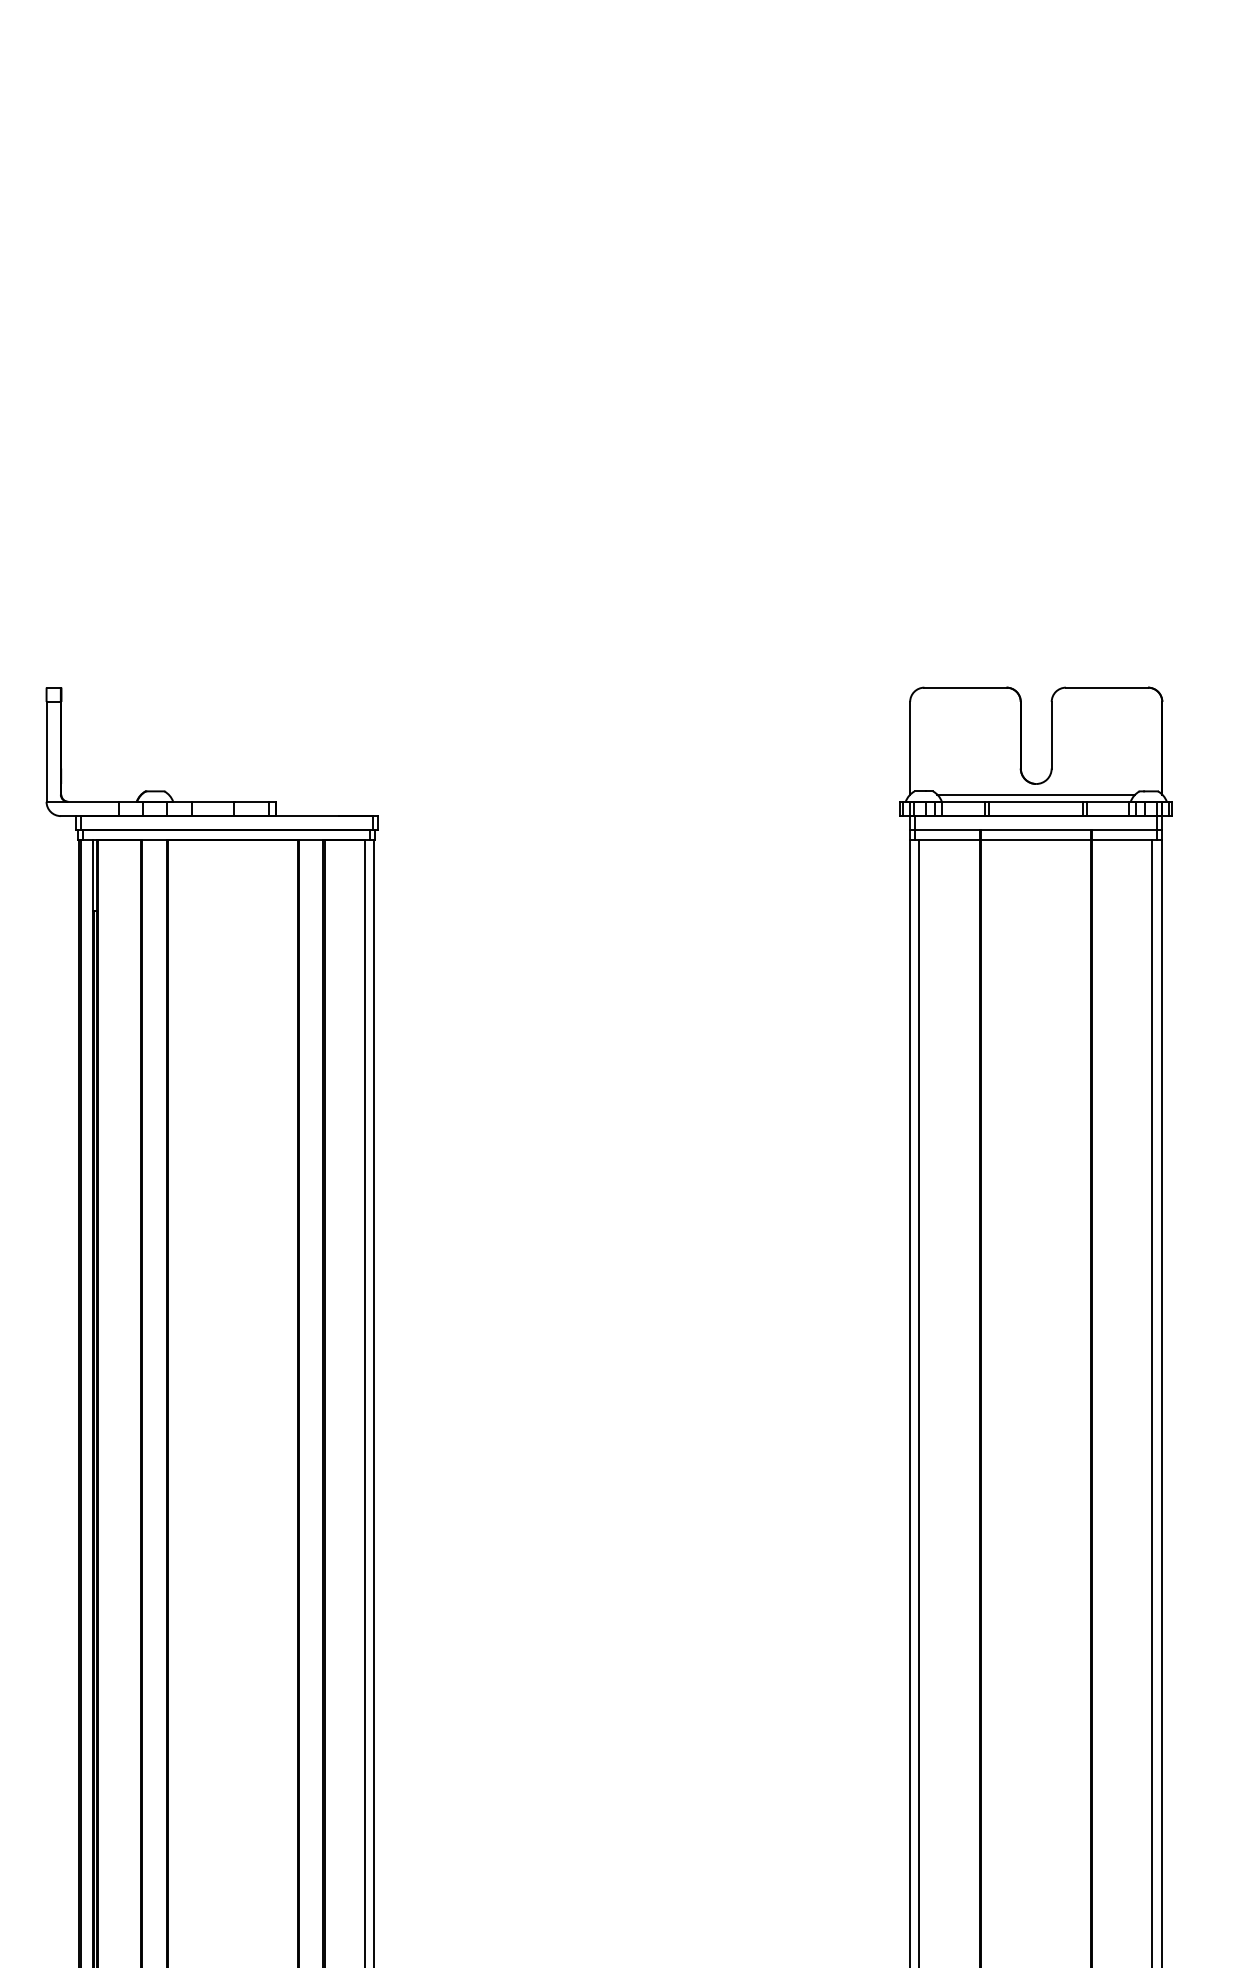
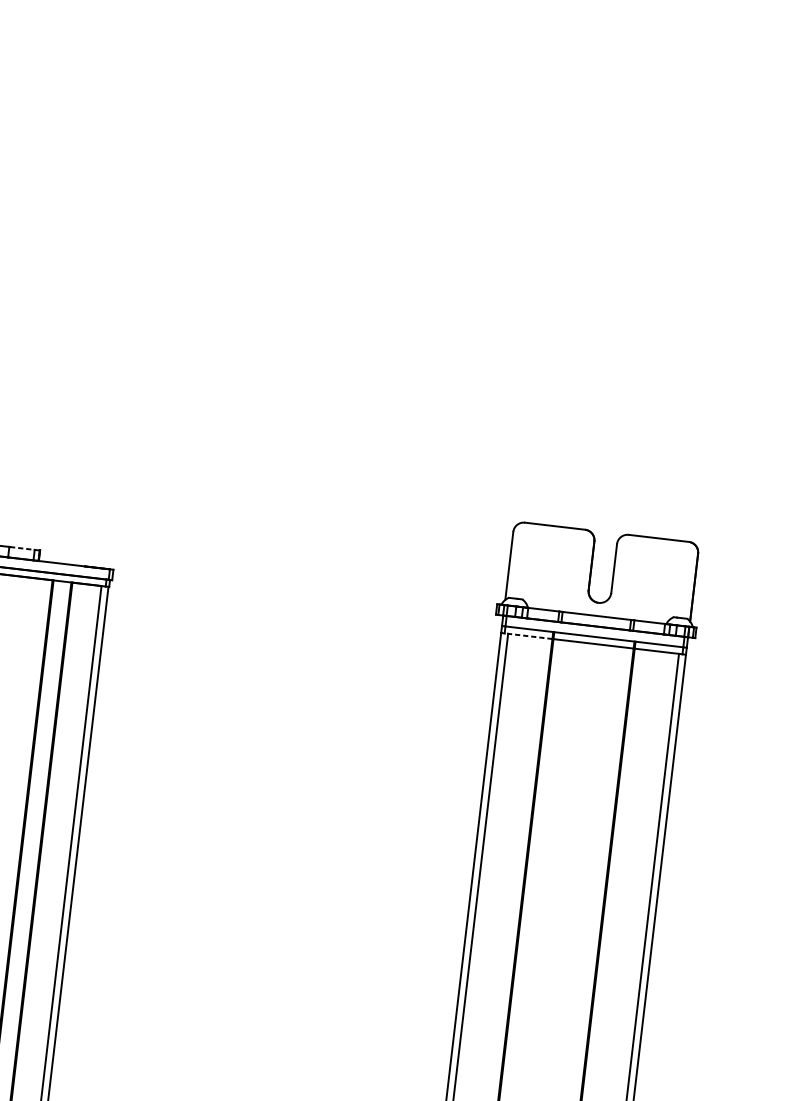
line: (1036, 794) -> (597, 610), removed
line: (252, 801) -> (22, 548), solid -> dashed
line: (947, 839) -> (528, 635), solid -> dashed

